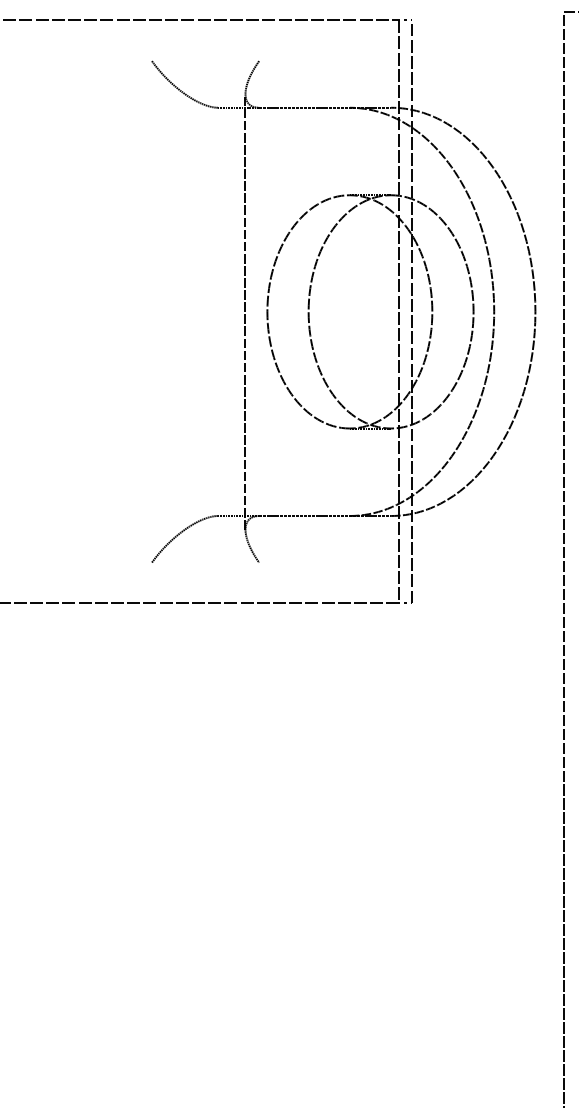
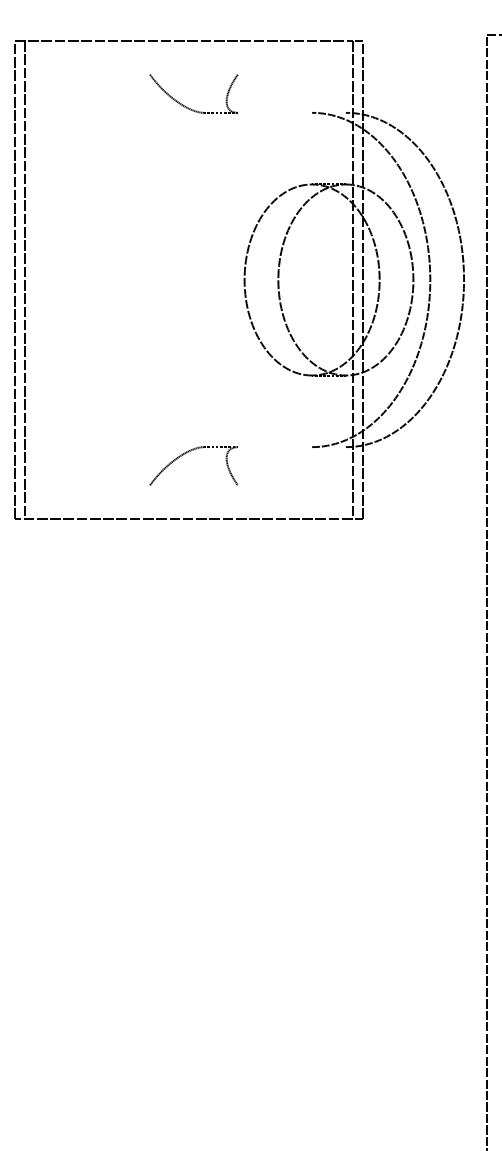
line: (324, 107) -> (291, 112), removed
line: (245, 311) -> (226, 279), removed
line: (324, 516) -> (291, 447), removed

